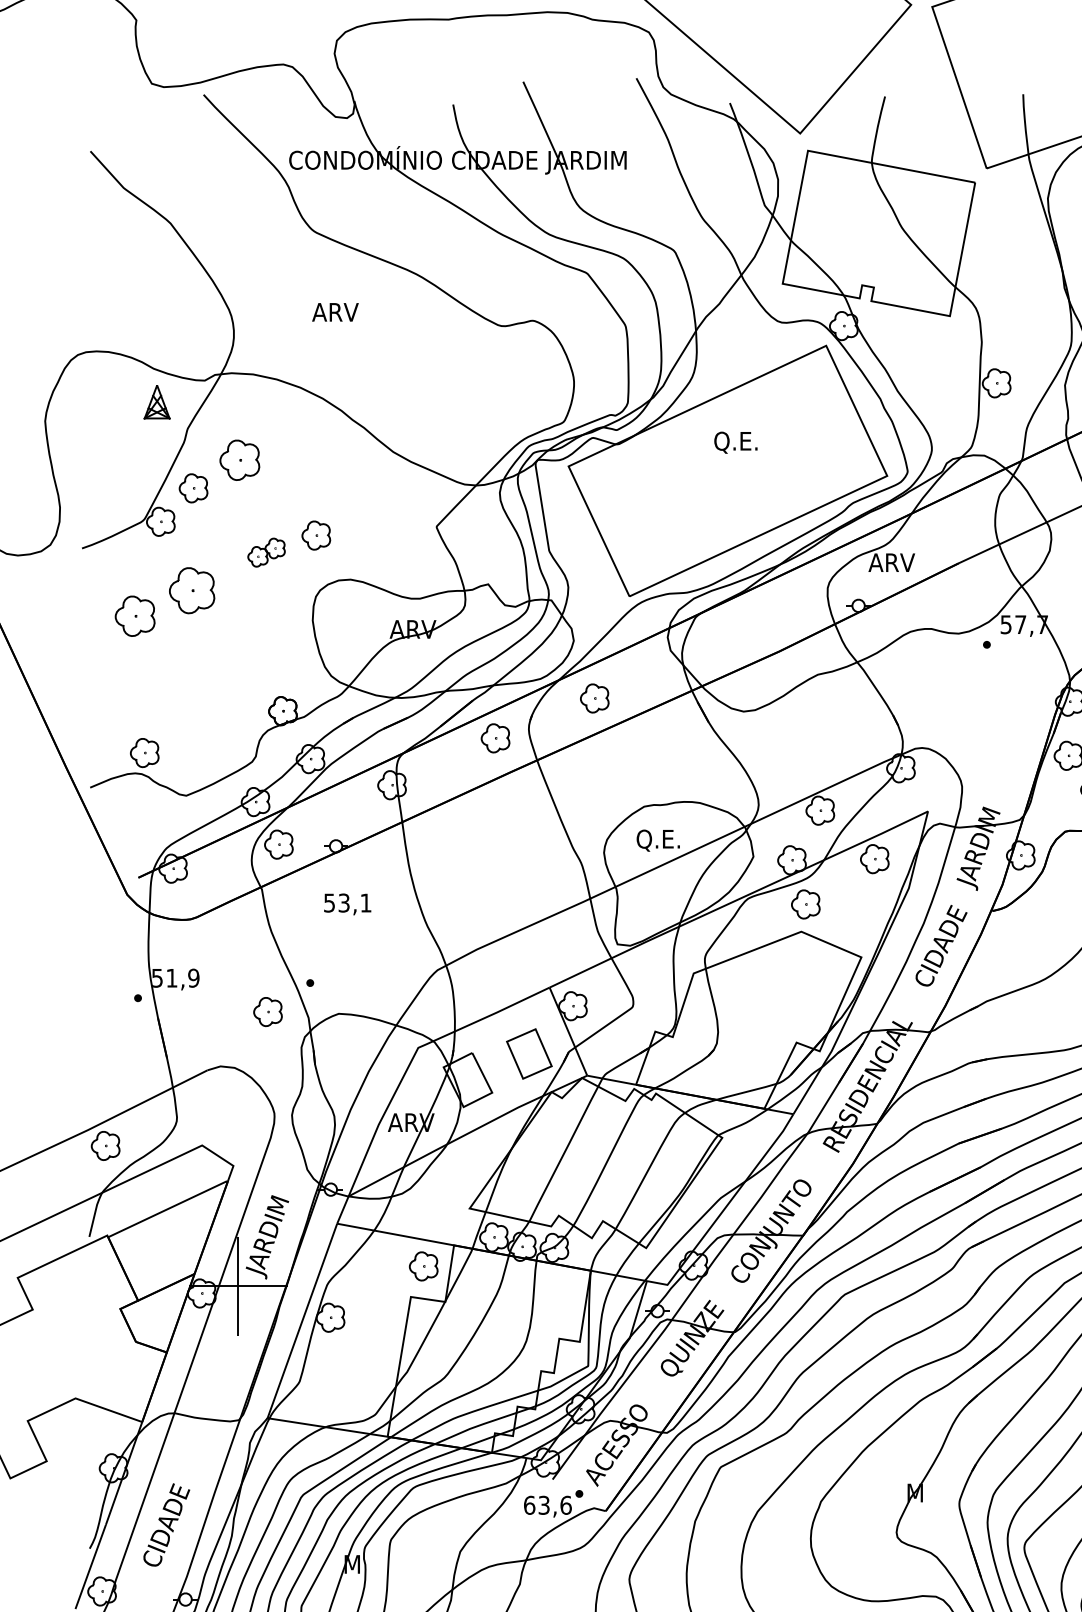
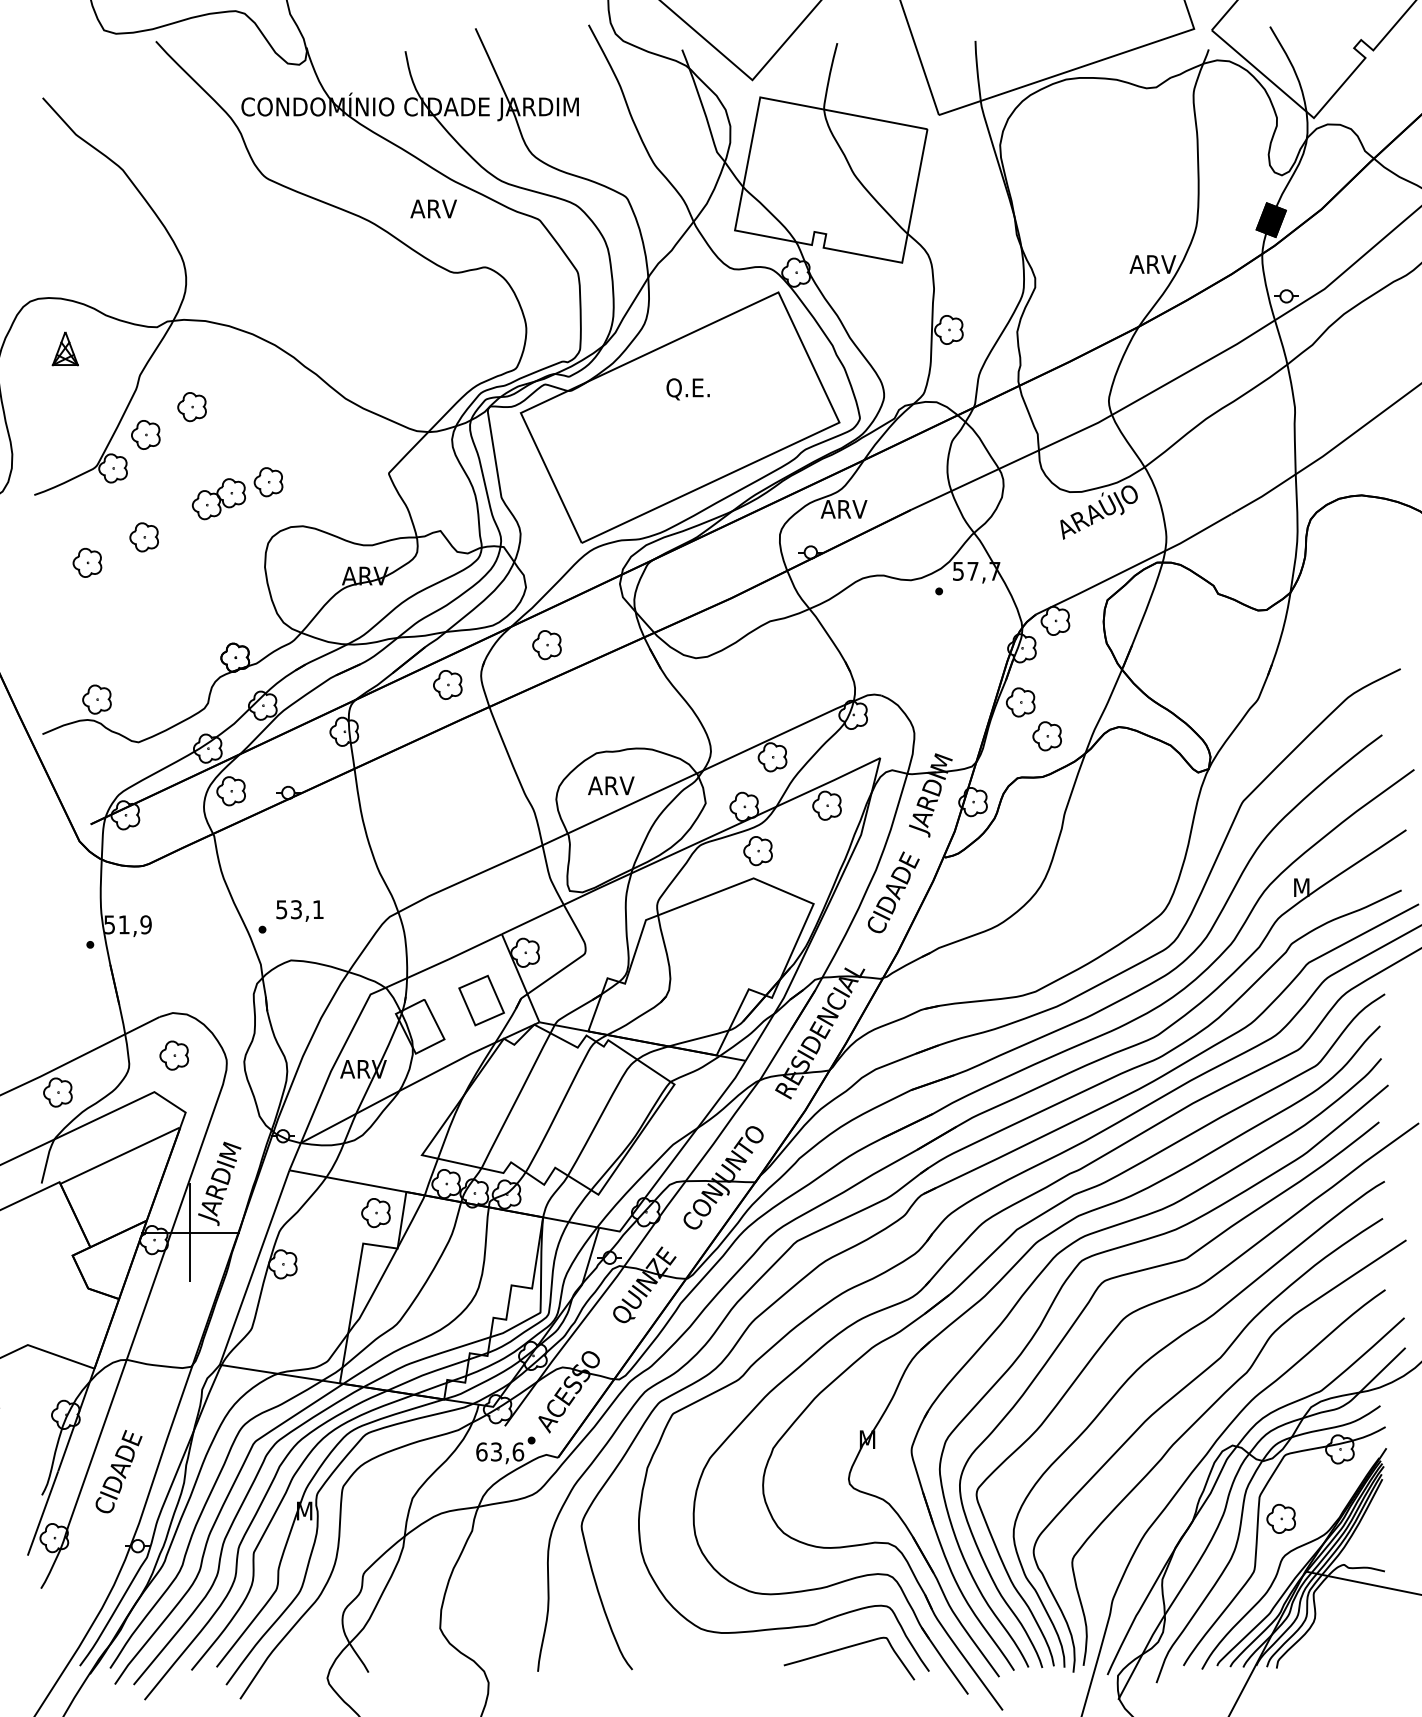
text: (335, 311) -> (433, 208), moved
part: (156, 401) -> (64, 348), moved
part: (239, 460) -> (191, 407), size x0.71
part: (266, 552) -> (218, 499), size x1.43
part: (191, 590) -> (143, 537), size x0.62
part: (135, 615) -> (87, 562), size x0.71
text: (659, 840) -> (611, 787), Q.E. -> ARV
text: (347, 903) -> (299, 910), moved
part: (268, 1011) -> (174, 1055), moved

